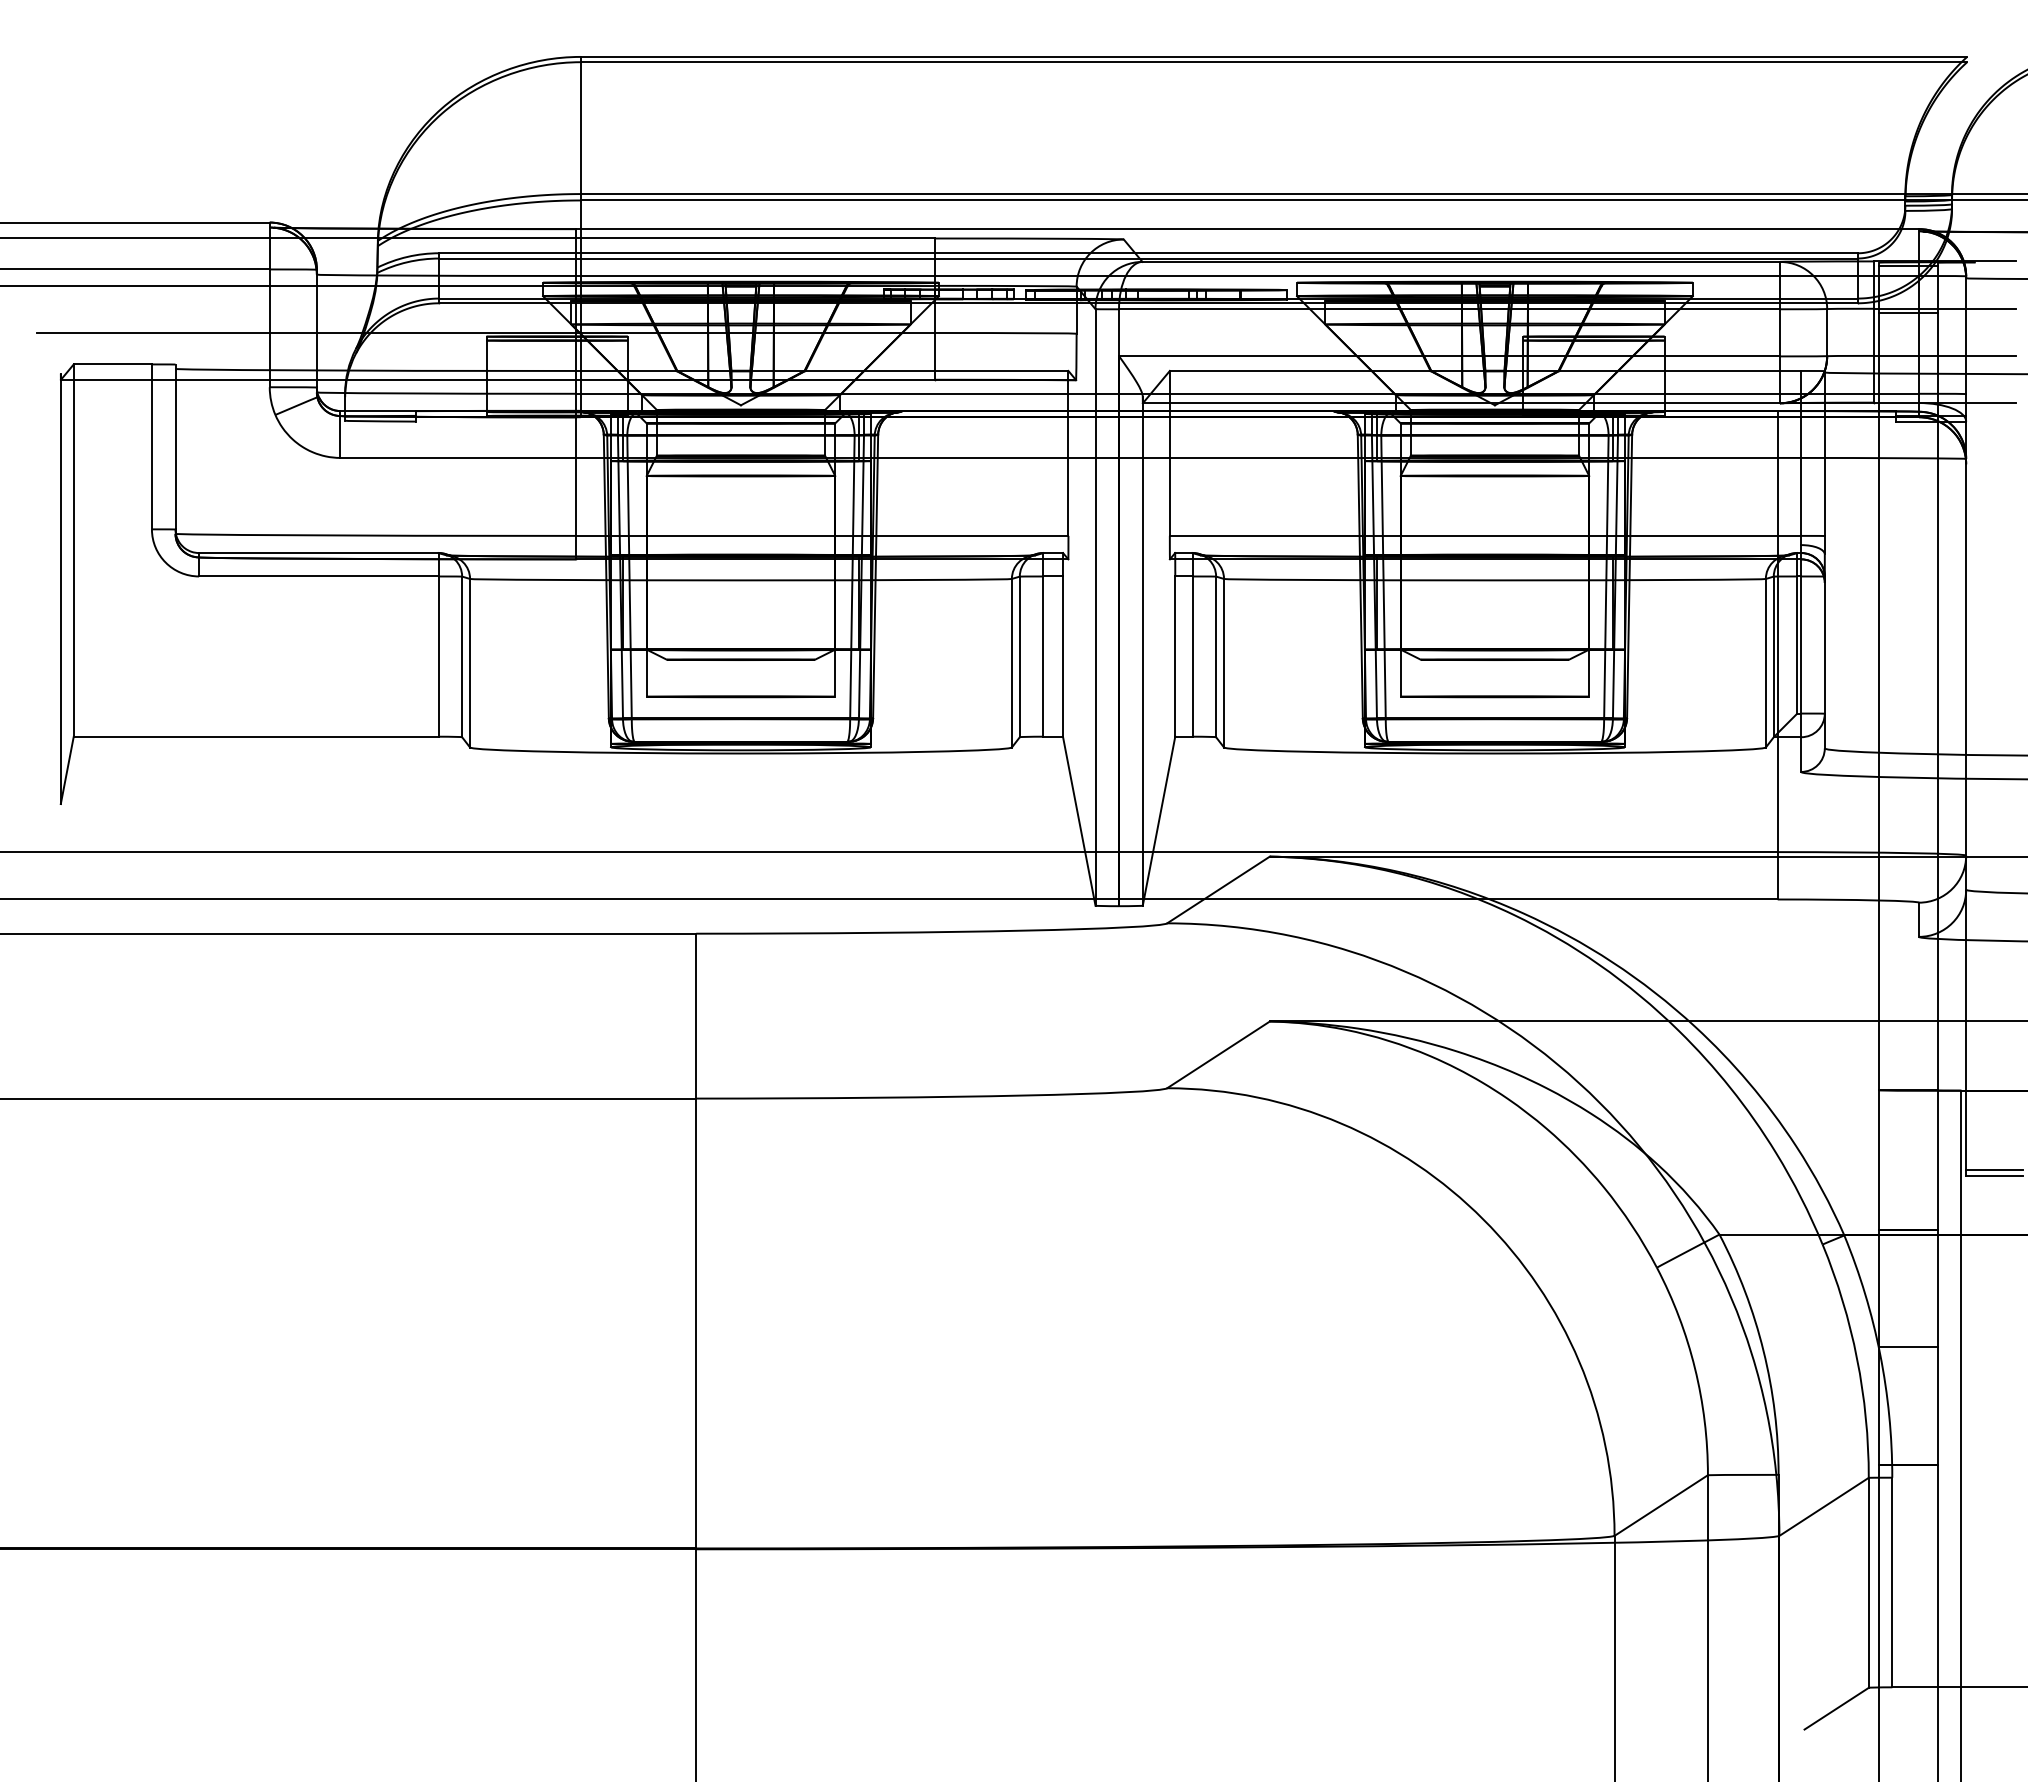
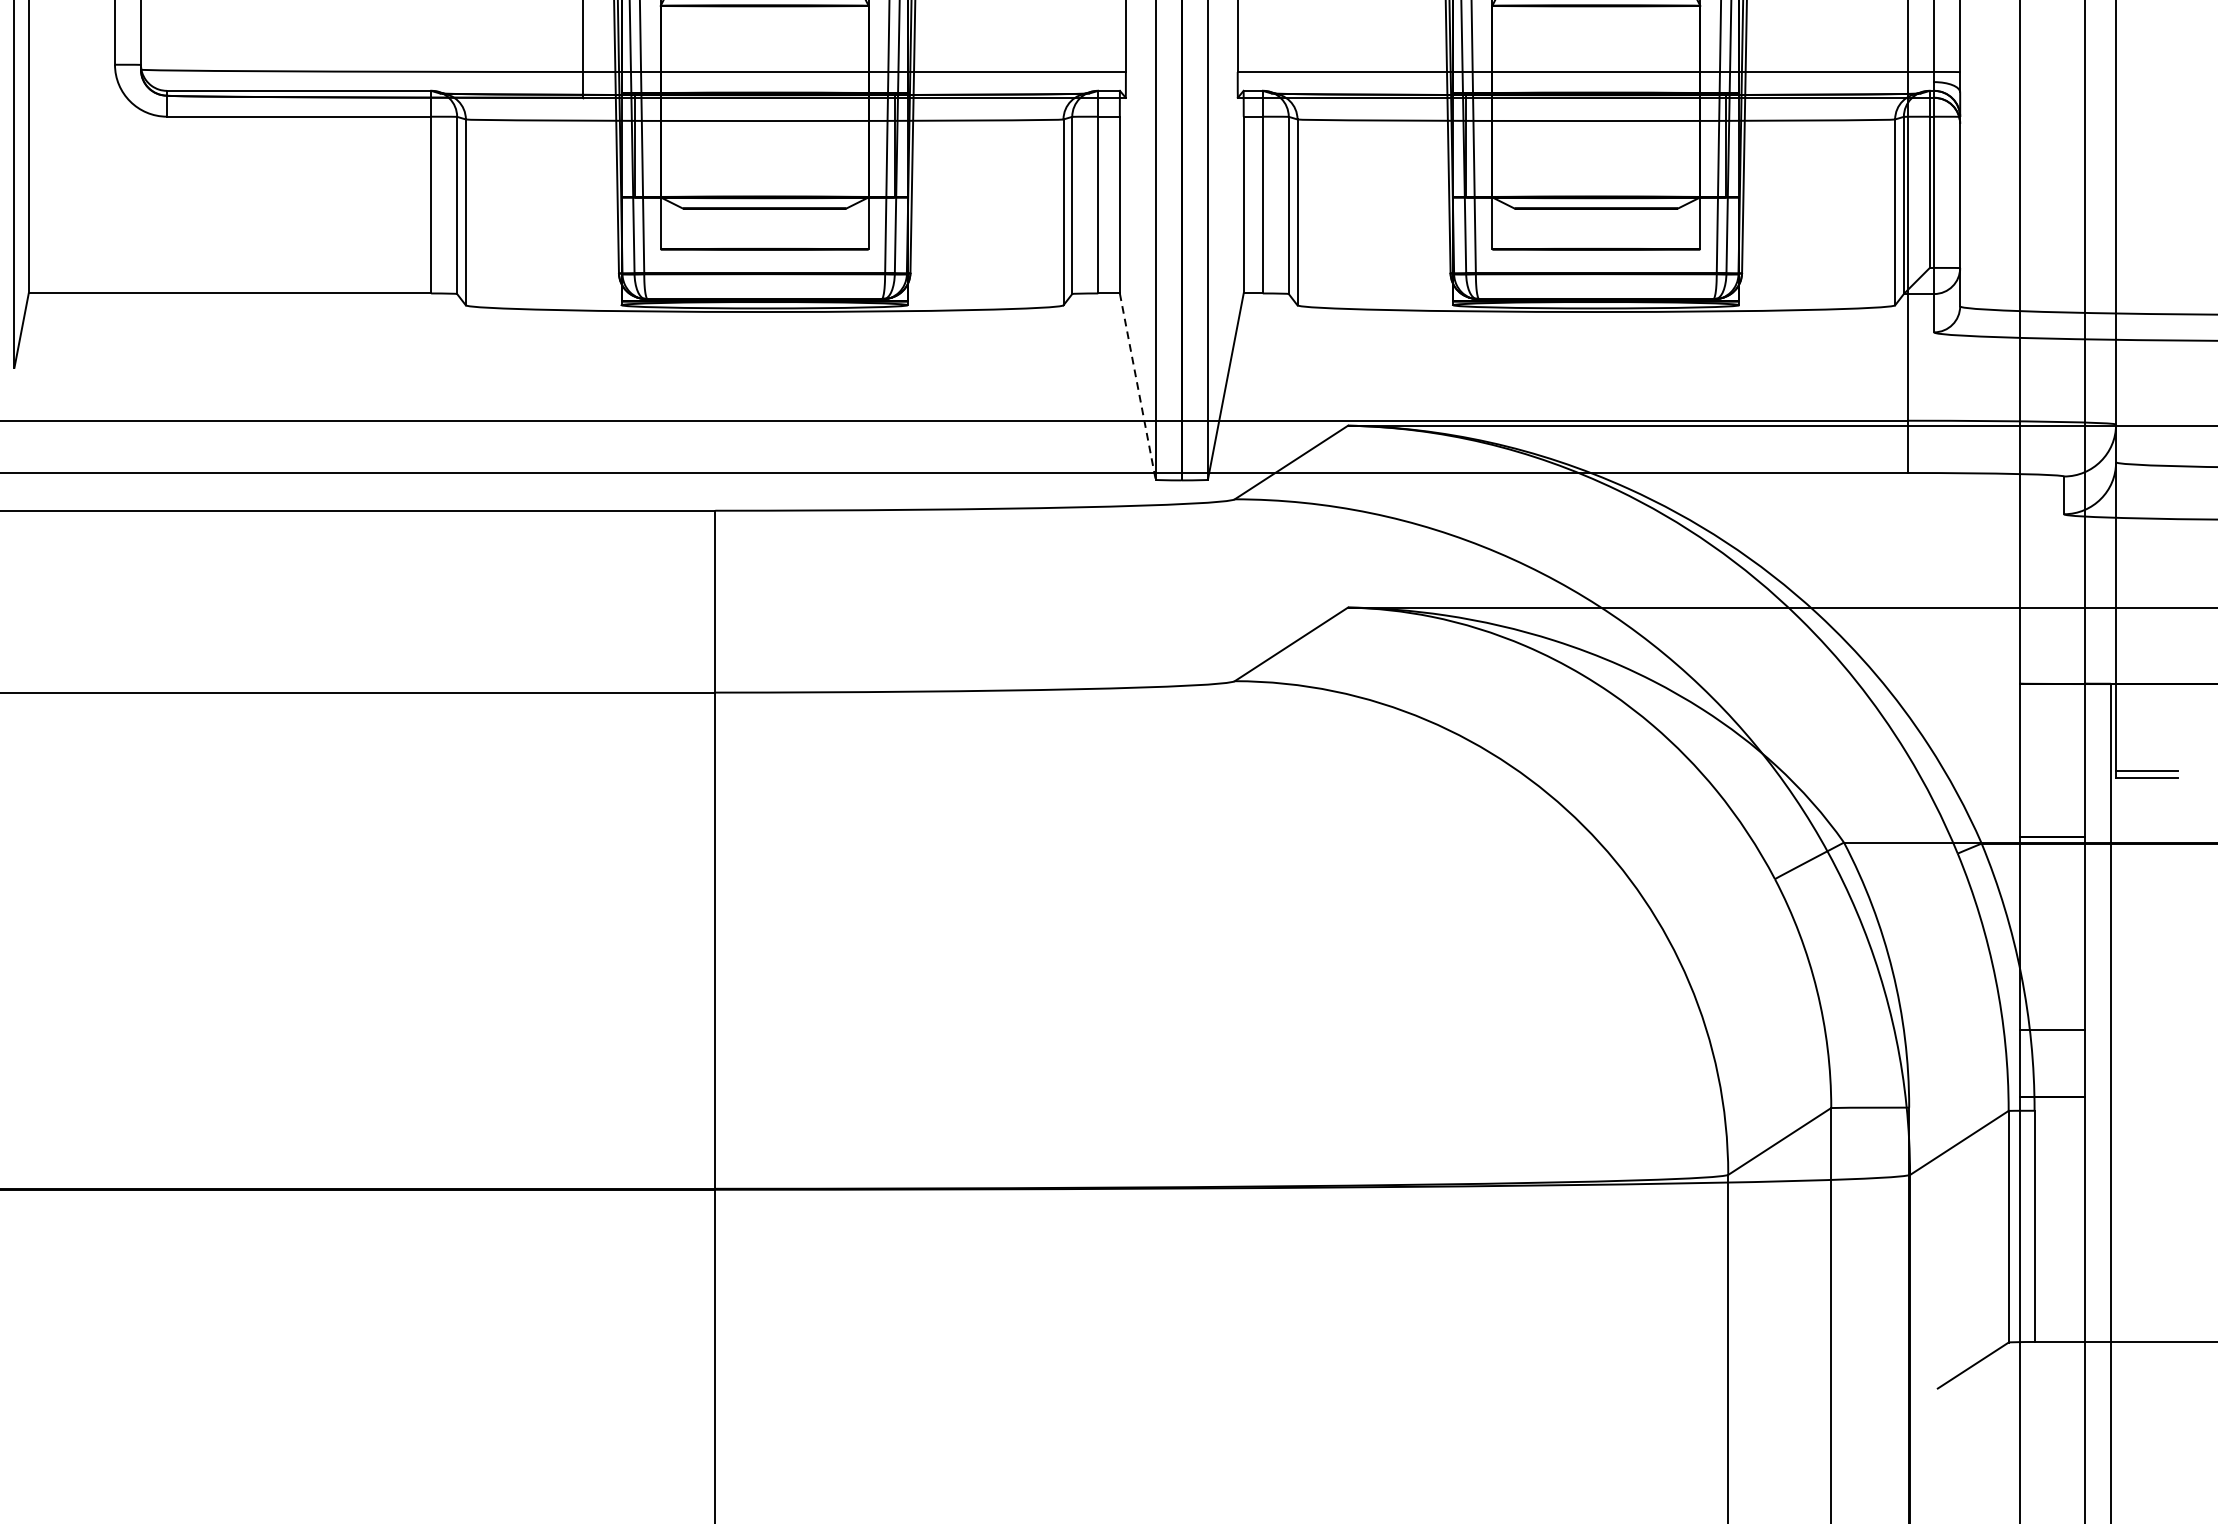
line: (1079, 821) -> (1138, 386), solid -> dashed
line: (1908, 1346) -> (2052, 1030), moved

